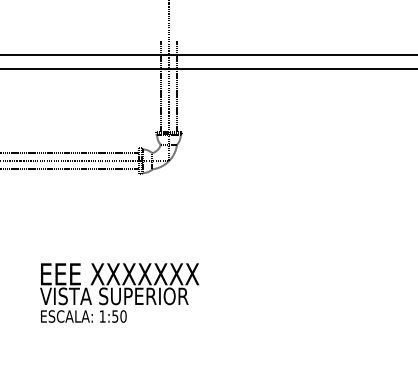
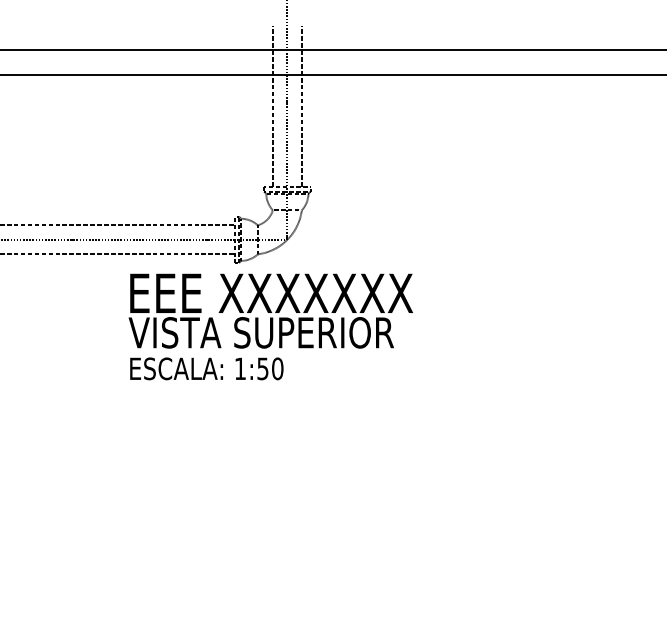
text: (119, 292) -> (270, 325), moved

